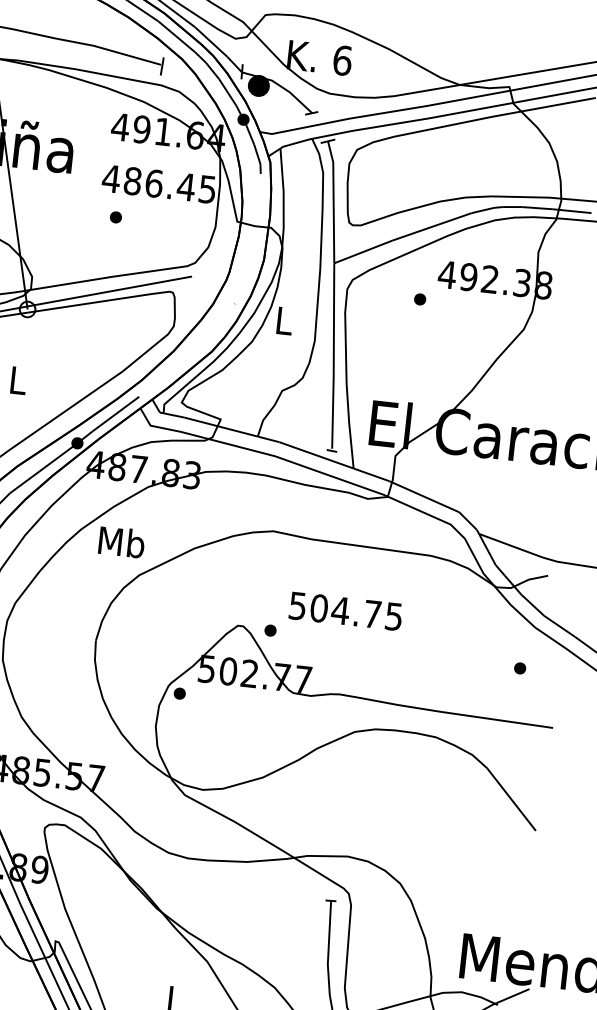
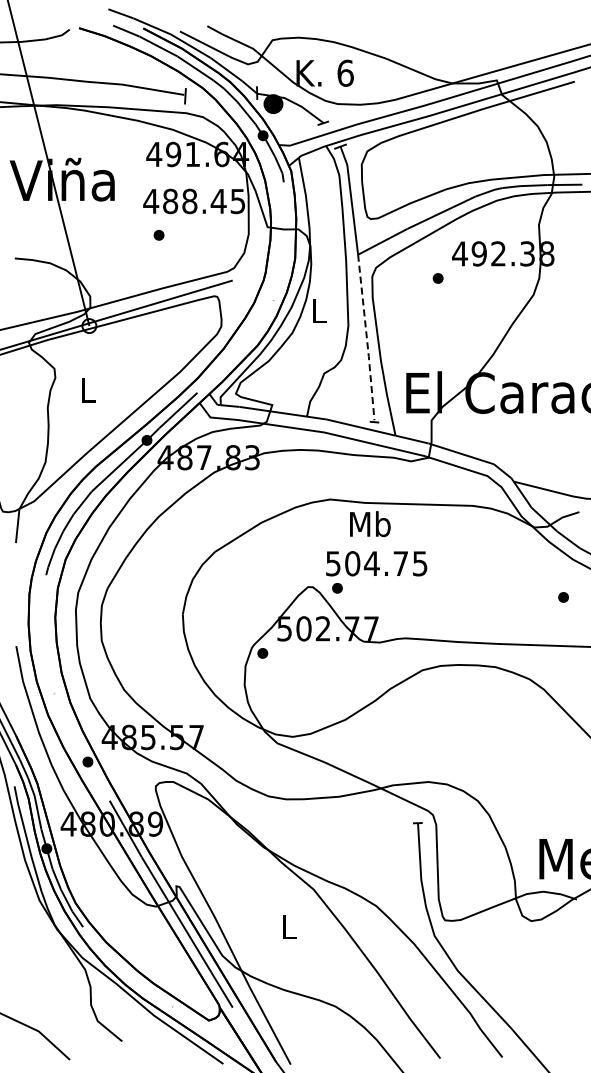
text: (153, 182) -> (189, 200), 486.45 -> 488.45
line: (333, 356) -> (366, 337), solid -> dashed
text: (122, 542) -> (370, 524), moved
text: (345, 611) -> (376, 563), moved

